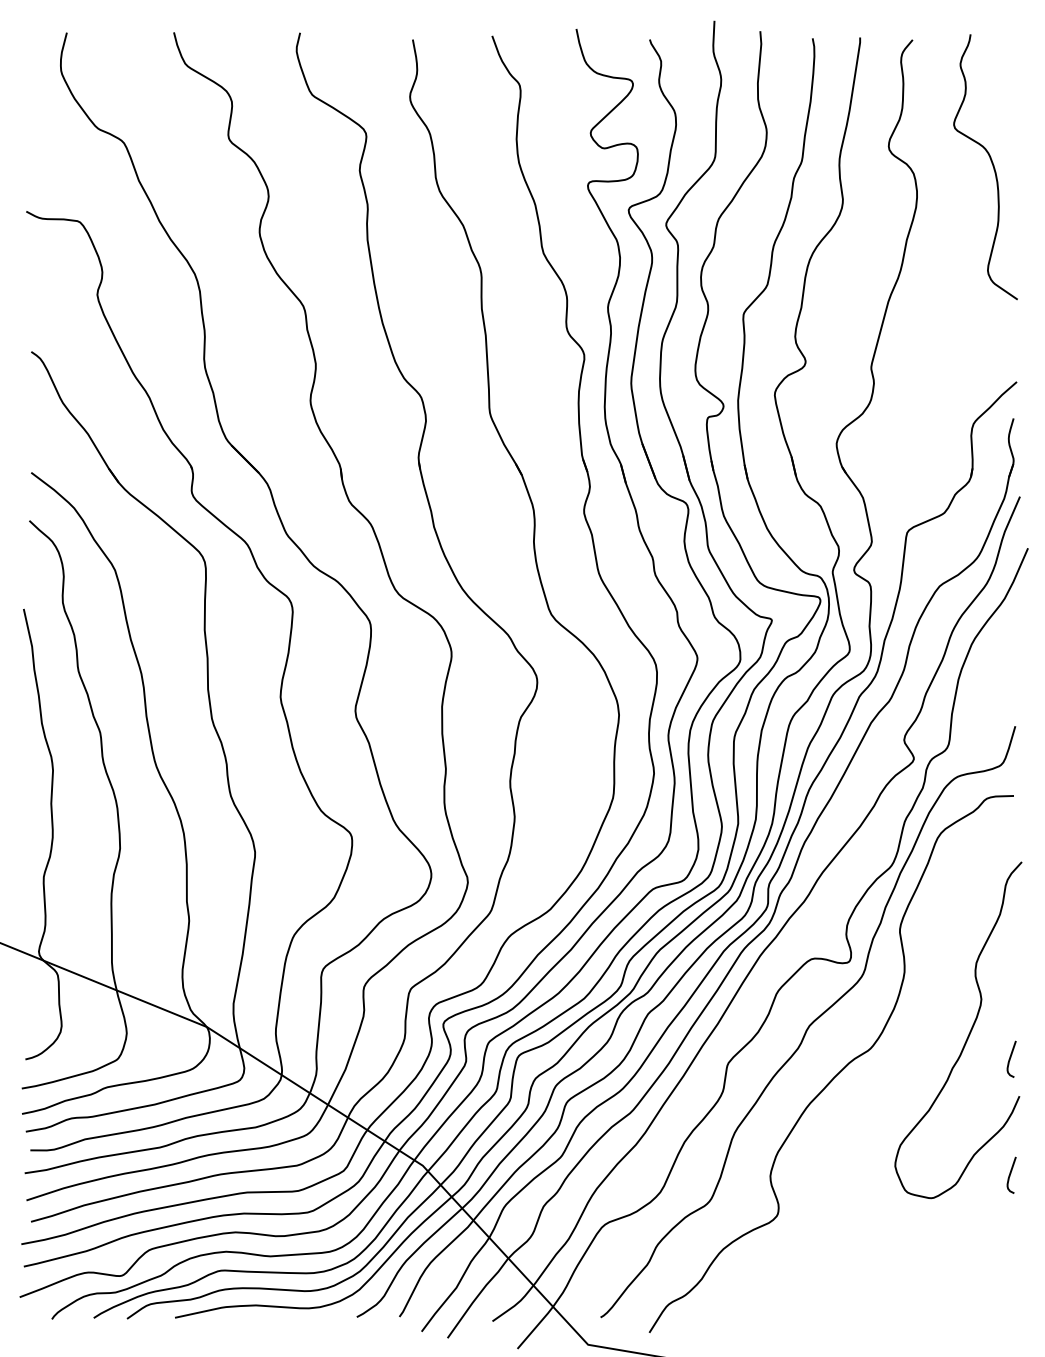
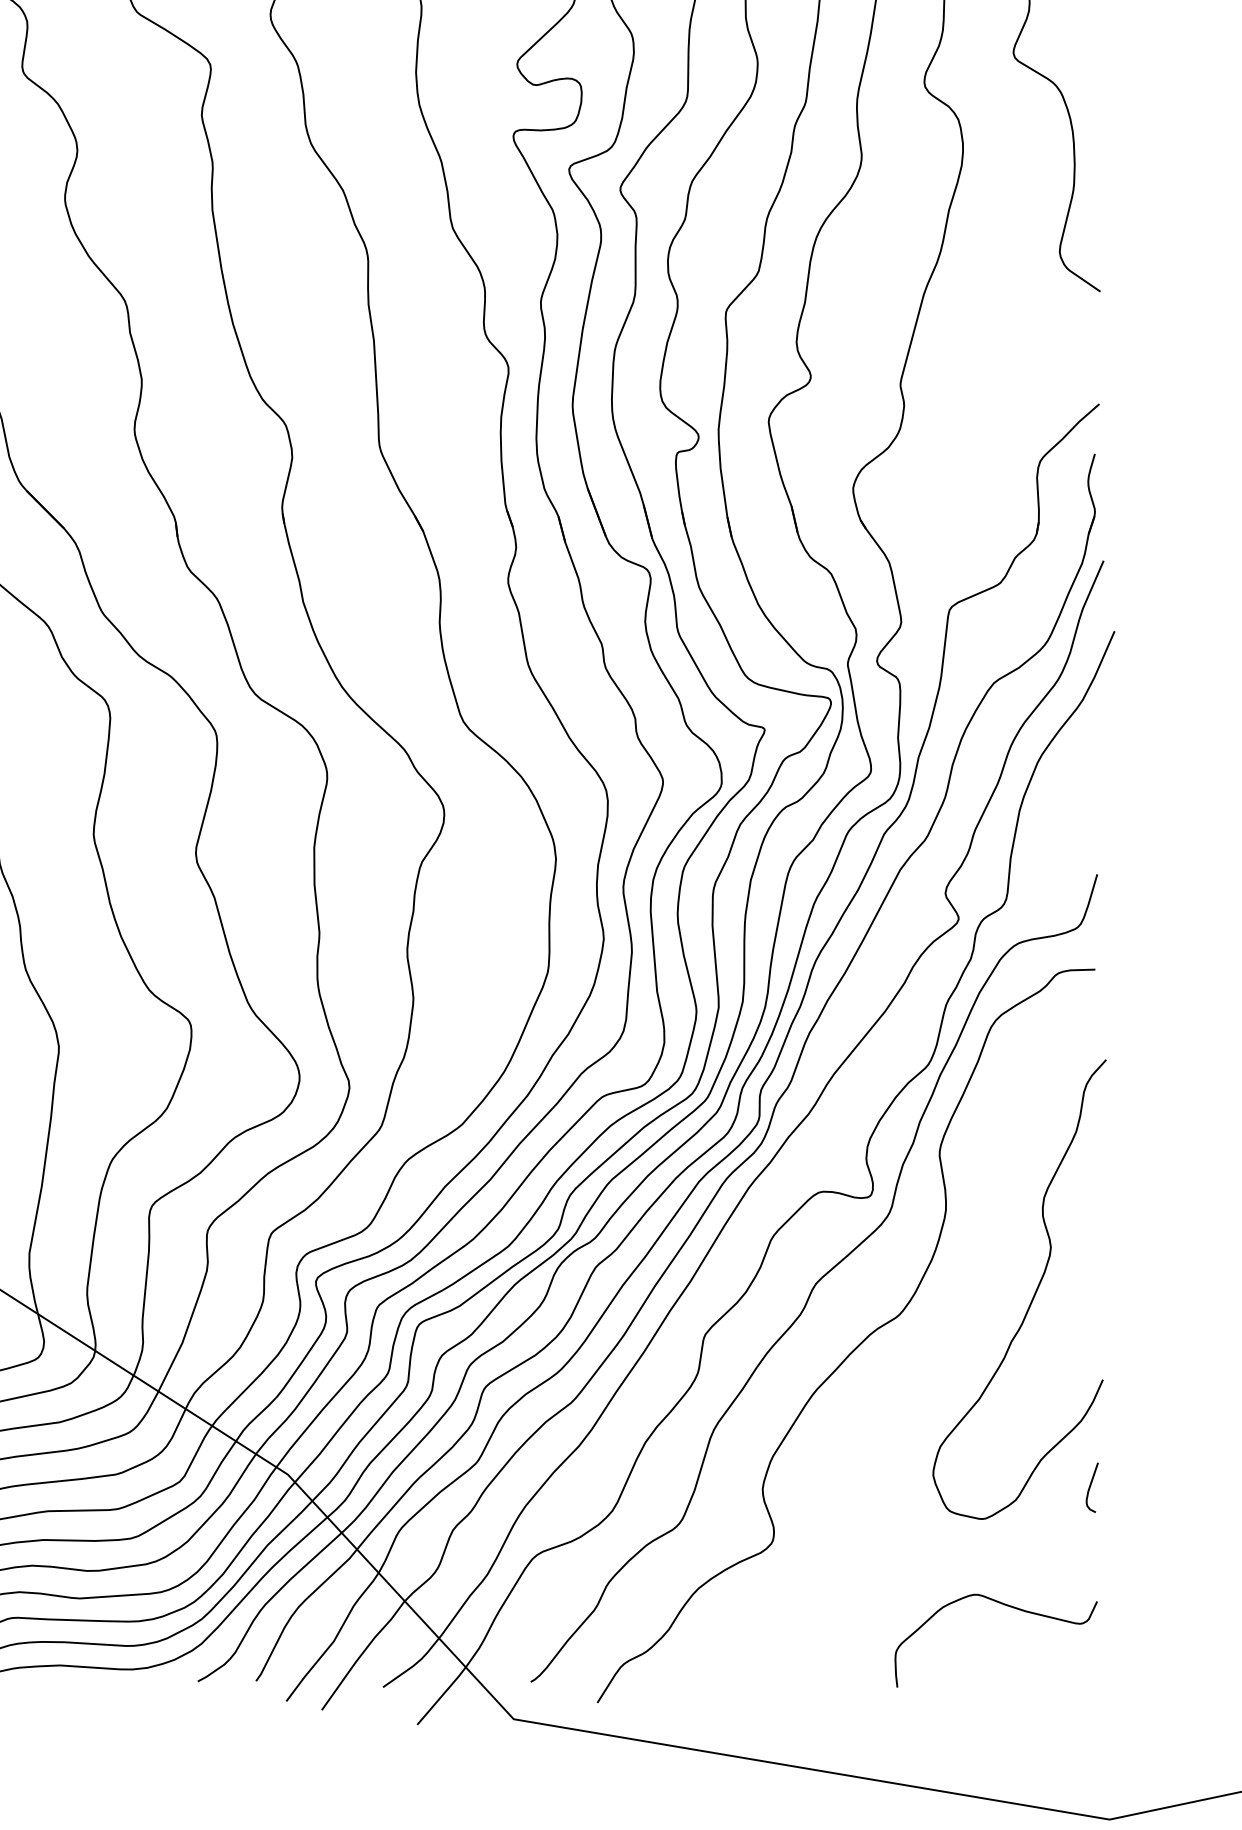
curve: (1011, 1057) -> (1092, 1326), removed
curve: (949, 1262) -> (1007, 1606), added

